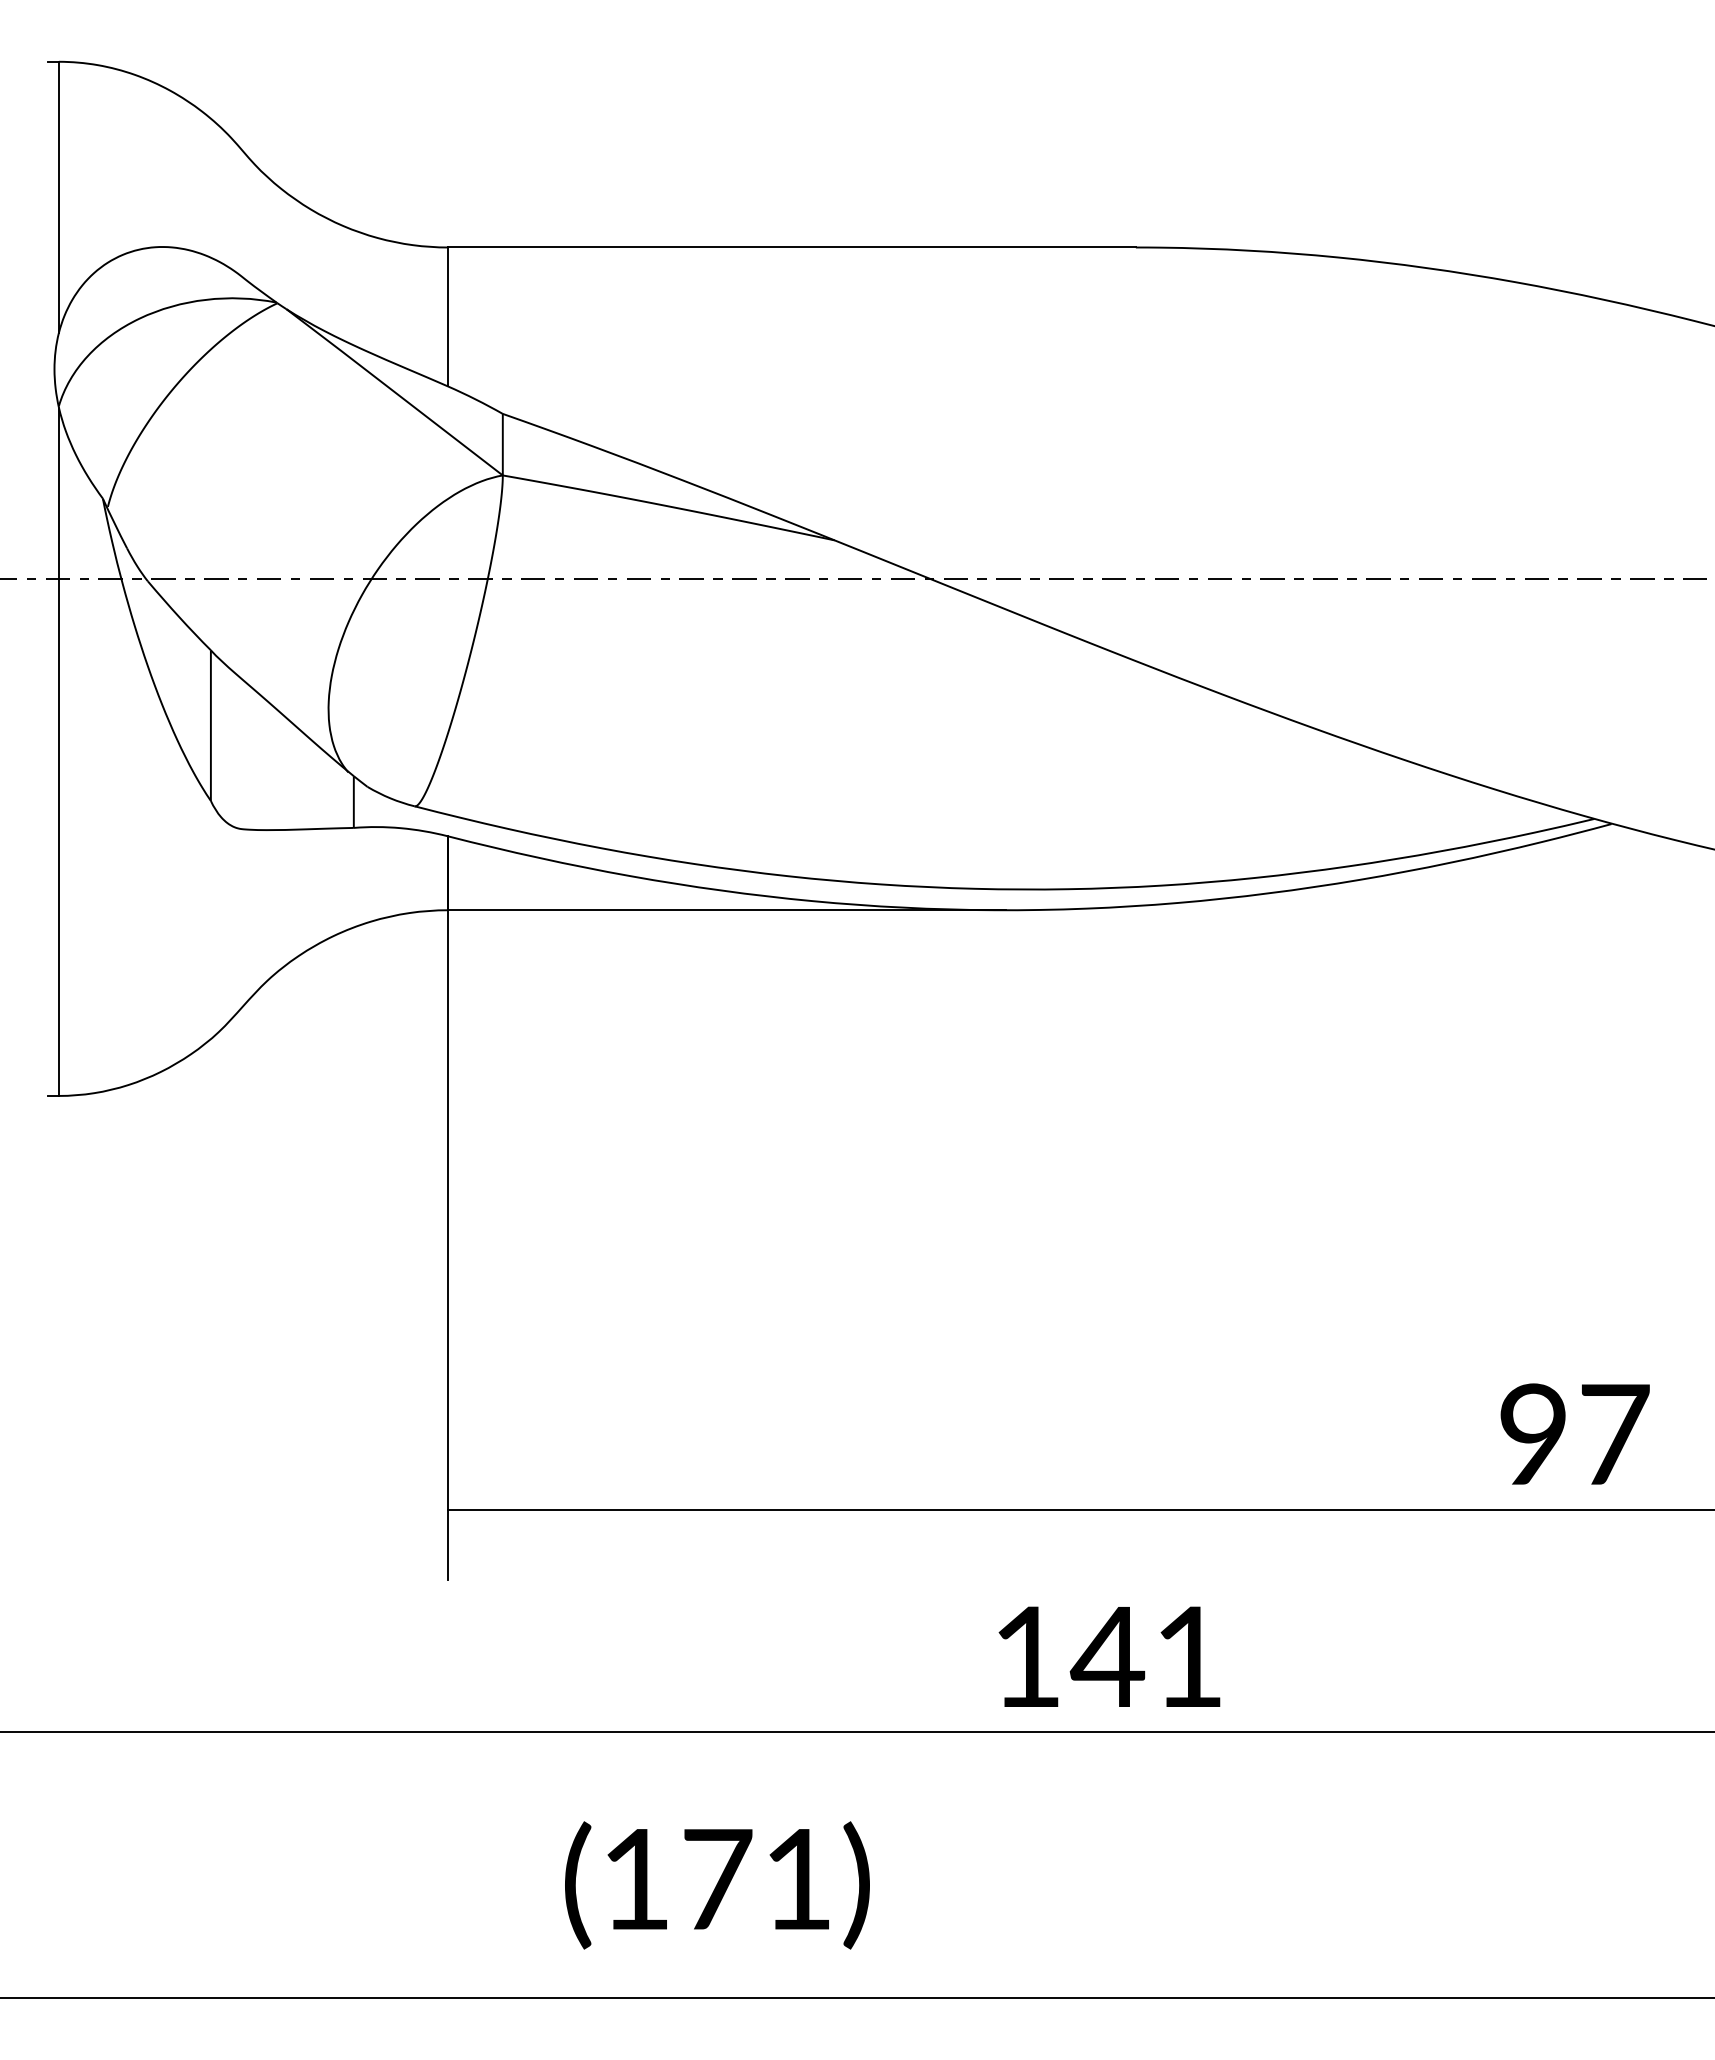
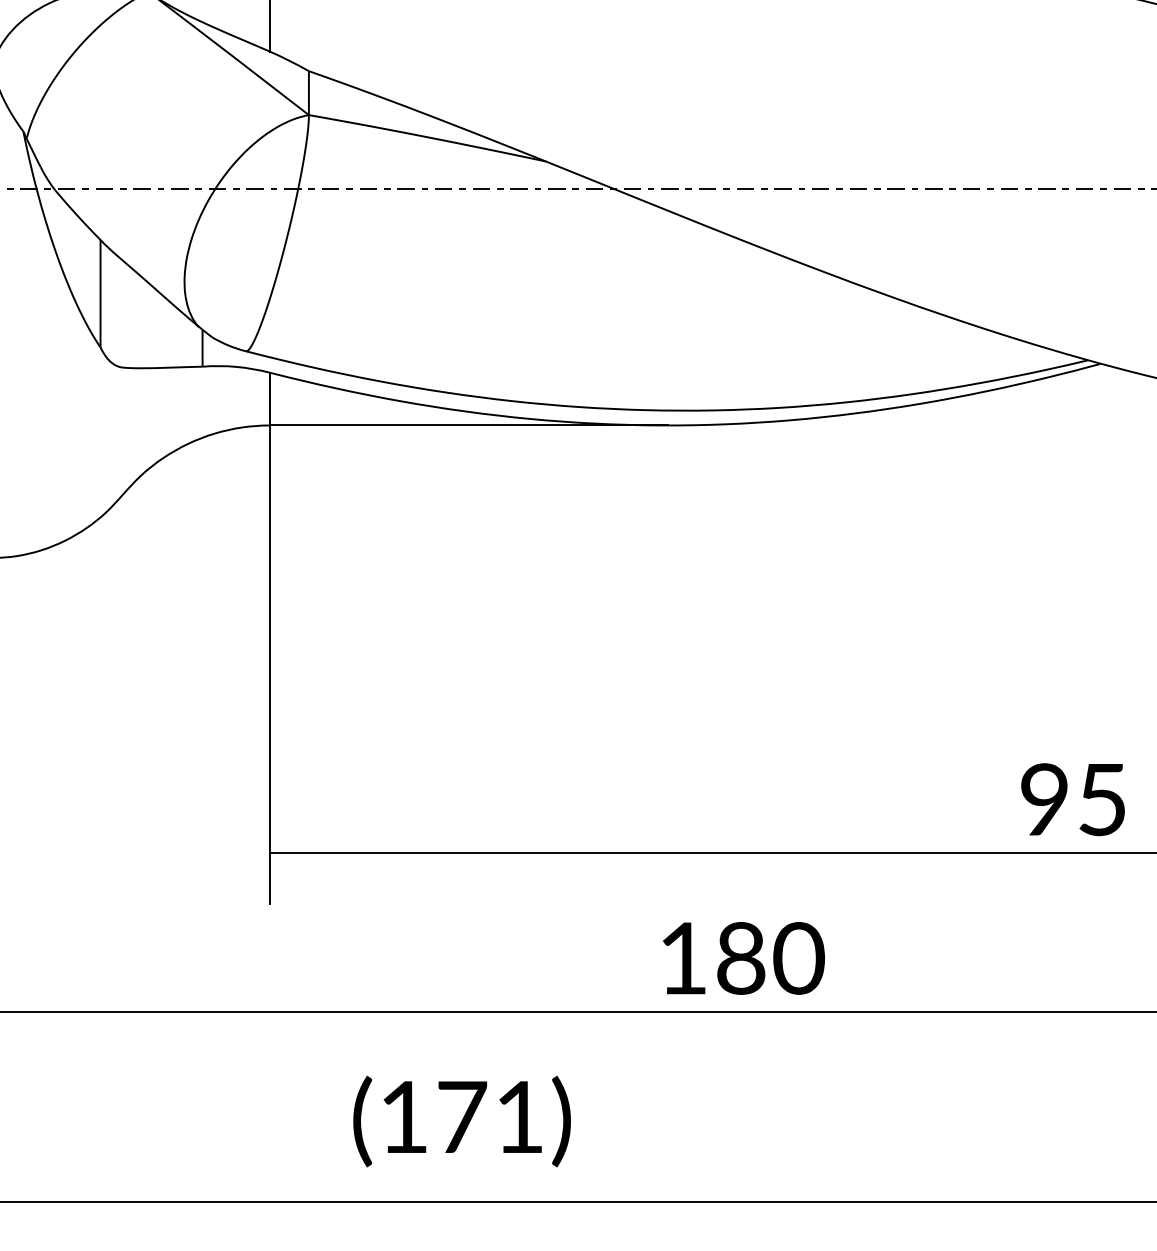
text: (1615, 1434) -> (1103, 799), 97 -> 95
text: (1147, 1656) -> (769, 958), 141 -> 180

